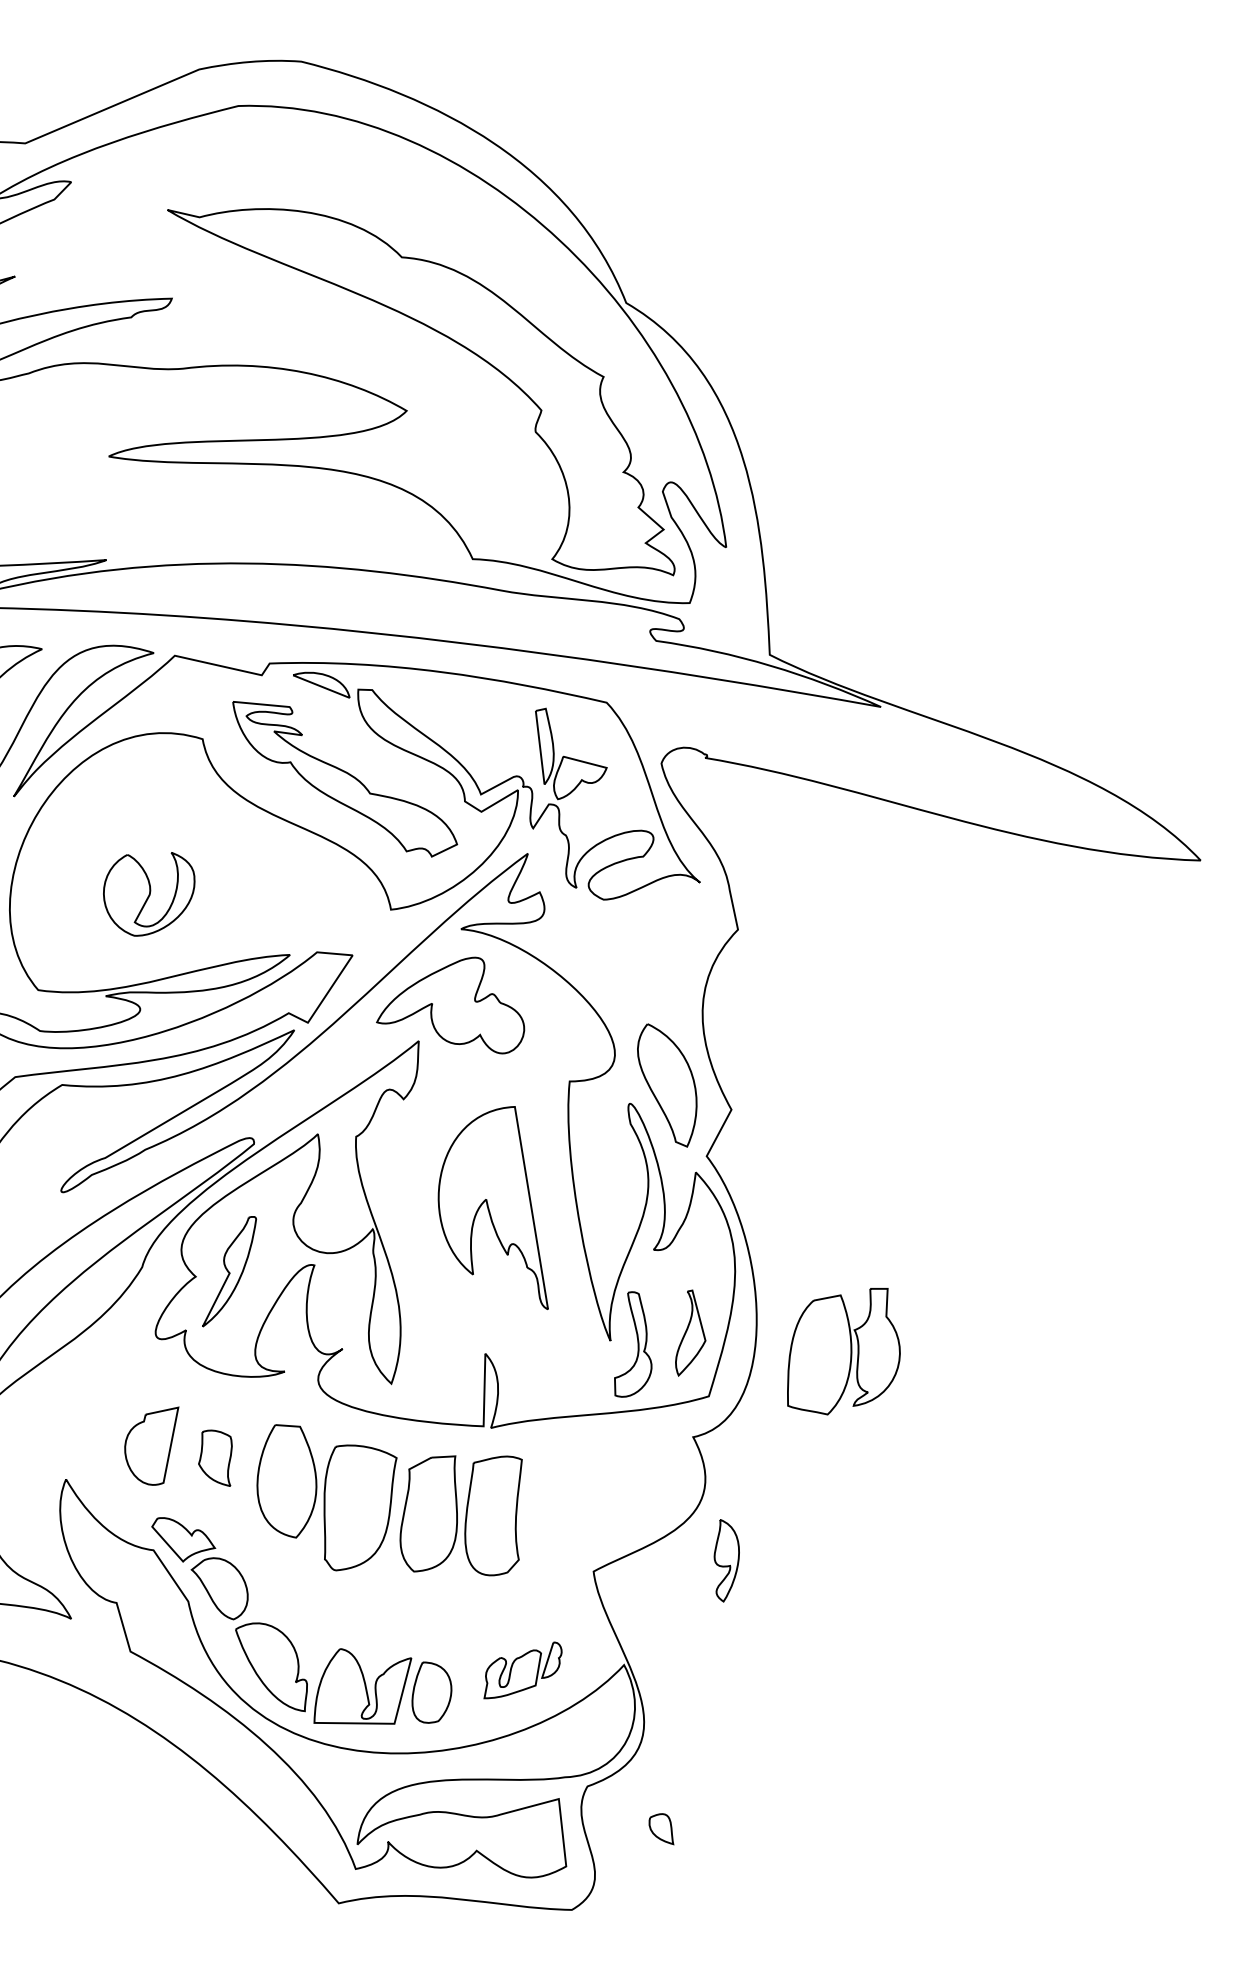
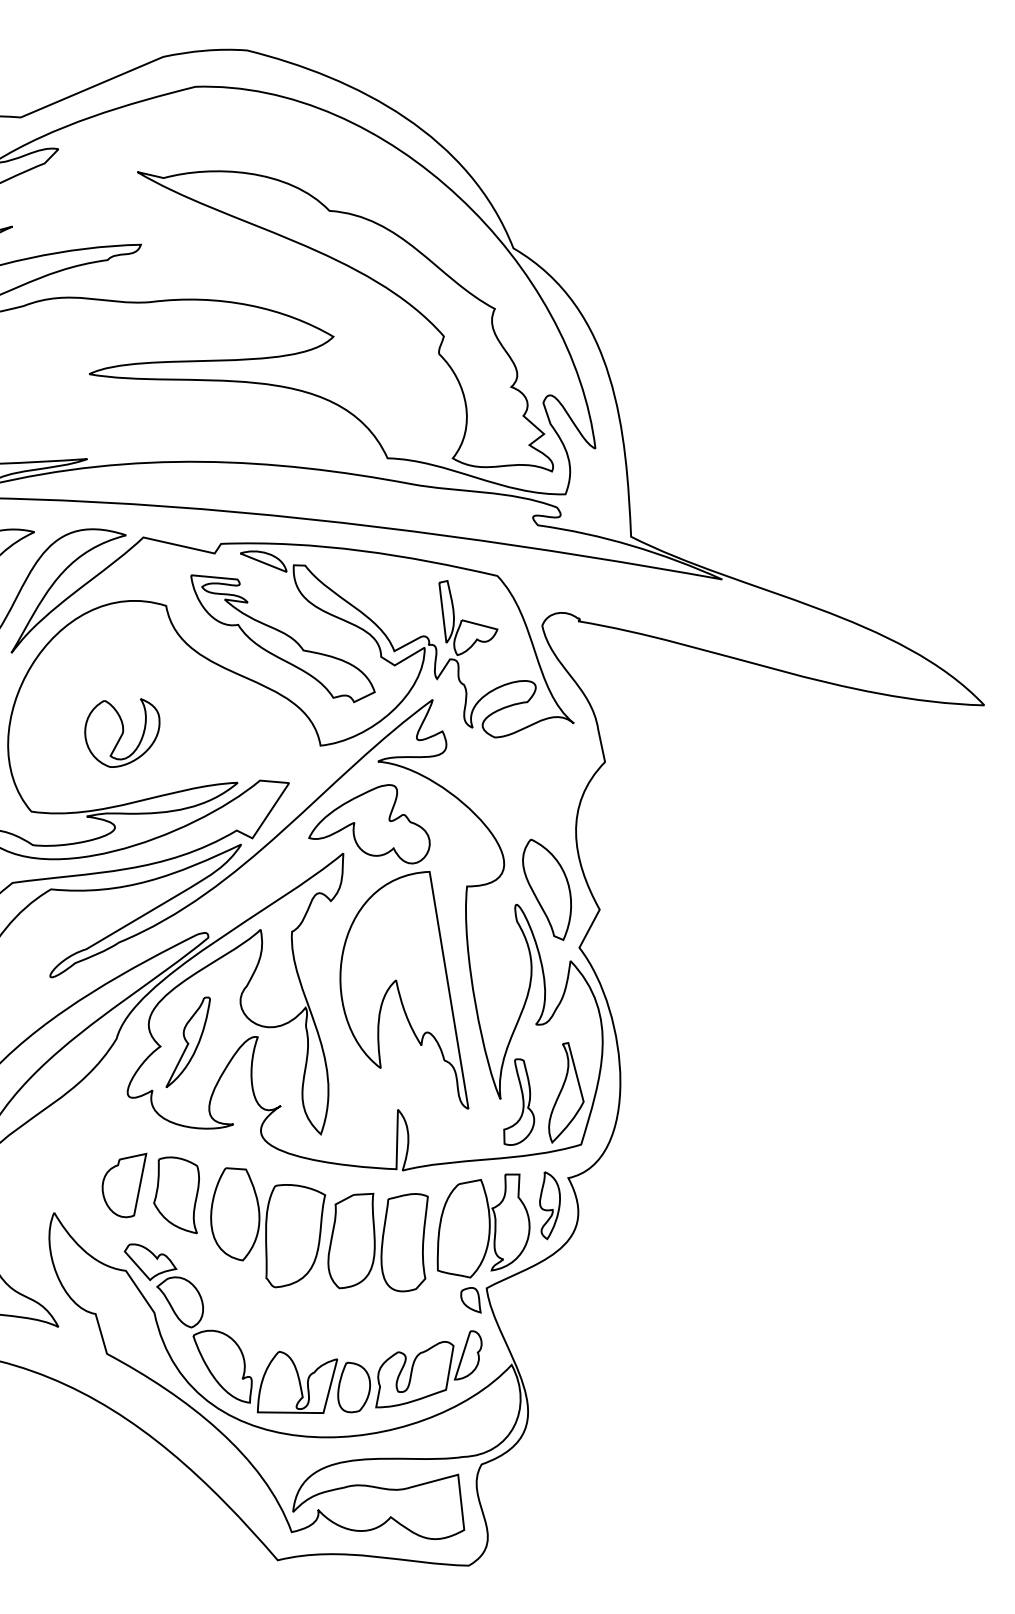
part: (493, 1207) -> (404, 989), size x1.43
part: (690, 1332) -> (566, 1092), size x1.43
part: (843, 1351) -> (483, 1225), moved
part: (215, 1458) -> (176, 1195), size x1.67
part: (726, 1560) -> (549, 1205), moved
part: (522, 1670) -> (428, 1369), size x1.67
part: (661, 1829) -> (471, 1300), moved

